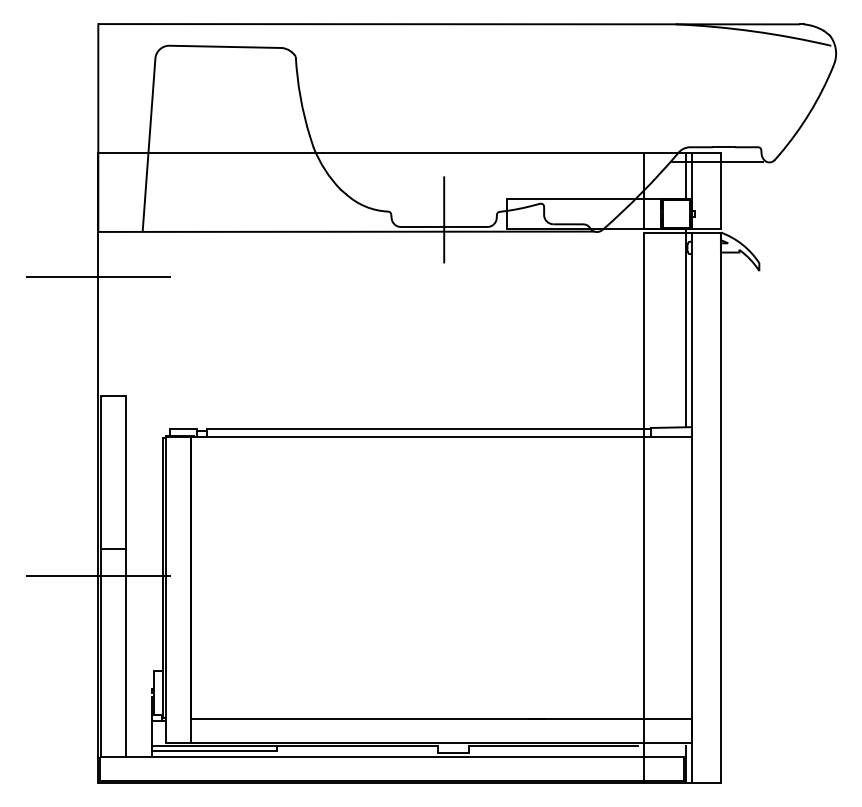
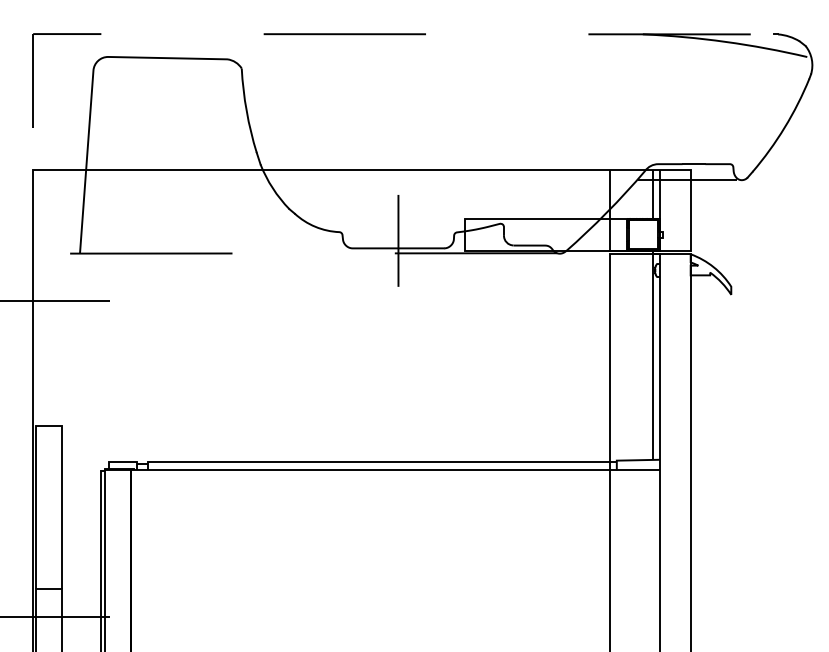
line: (98, 25) -> (33, 35), solid -> dashed

